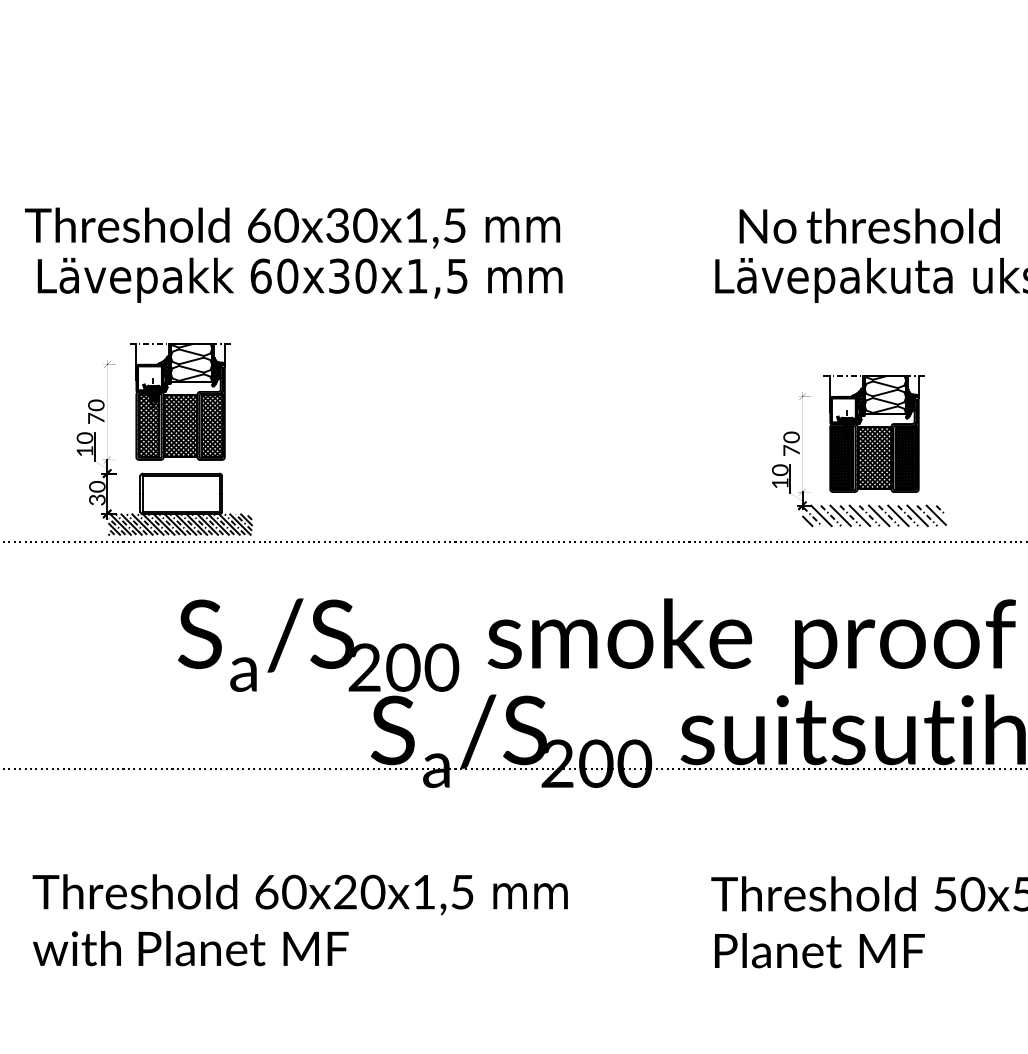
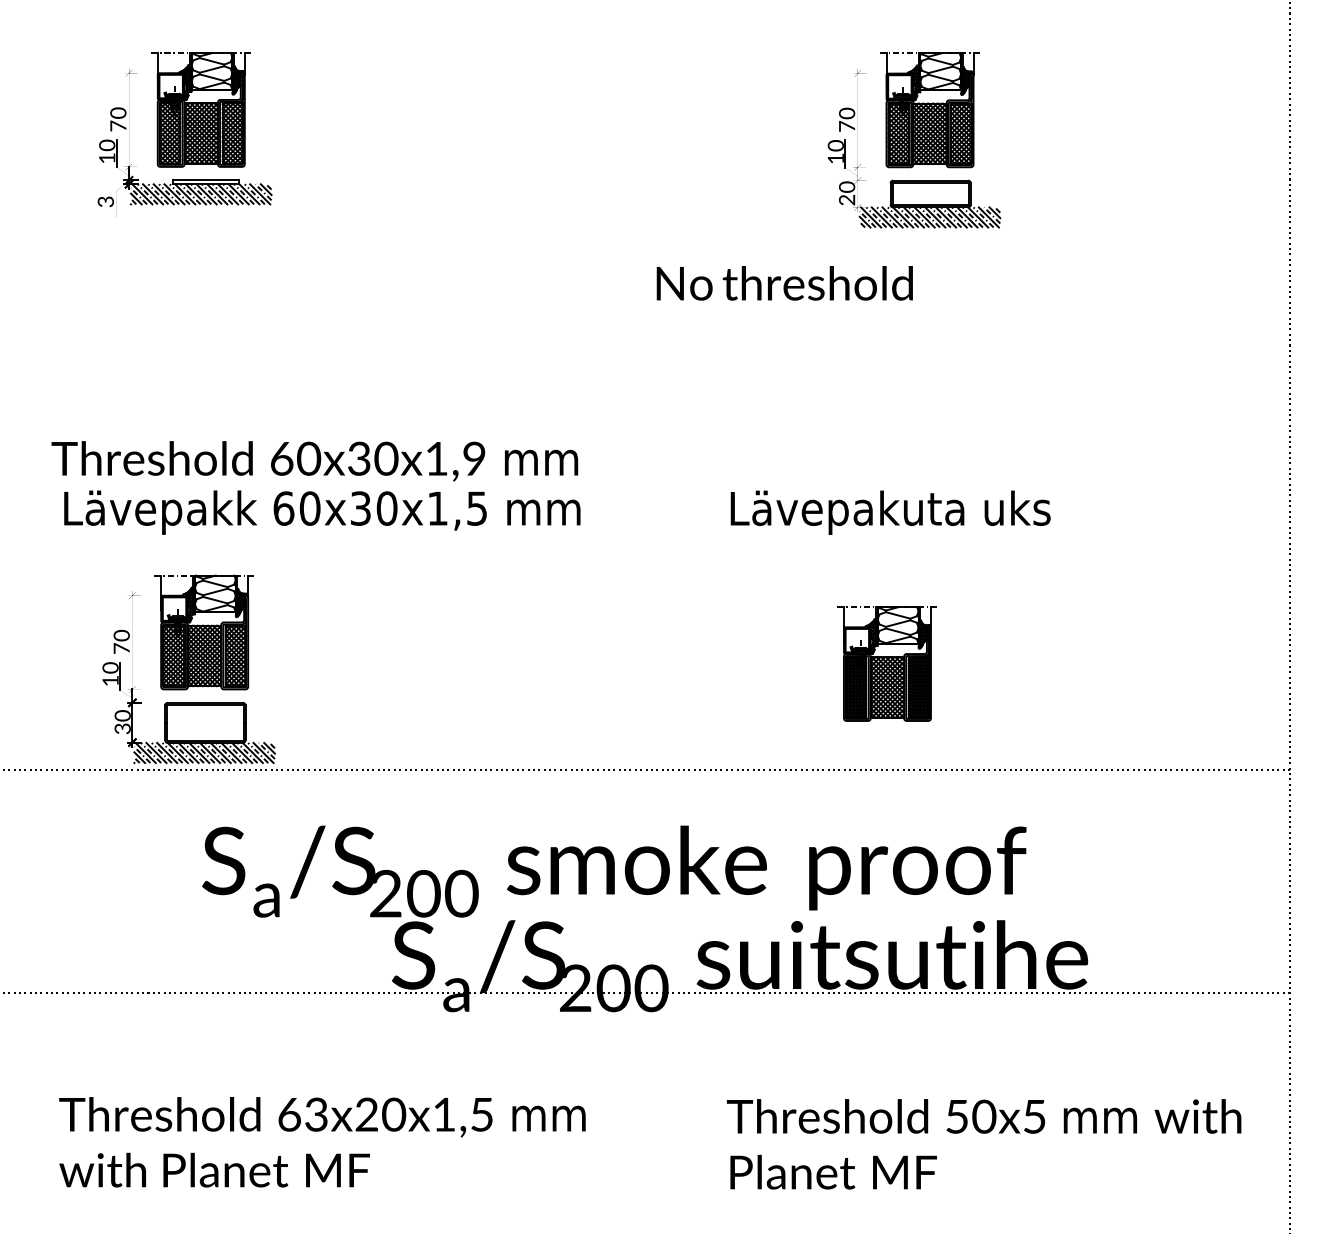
text: (454, 225) -> (474, 458), 60x30x1,5 -> 60x30x1,9
text: (869, 226) -> (784, 283), moved
part: (850, 504) -> (863, 733), removed
text: (294, 891) -> (316, 1114), 60x20x1,5 -> 63x20x1,5

